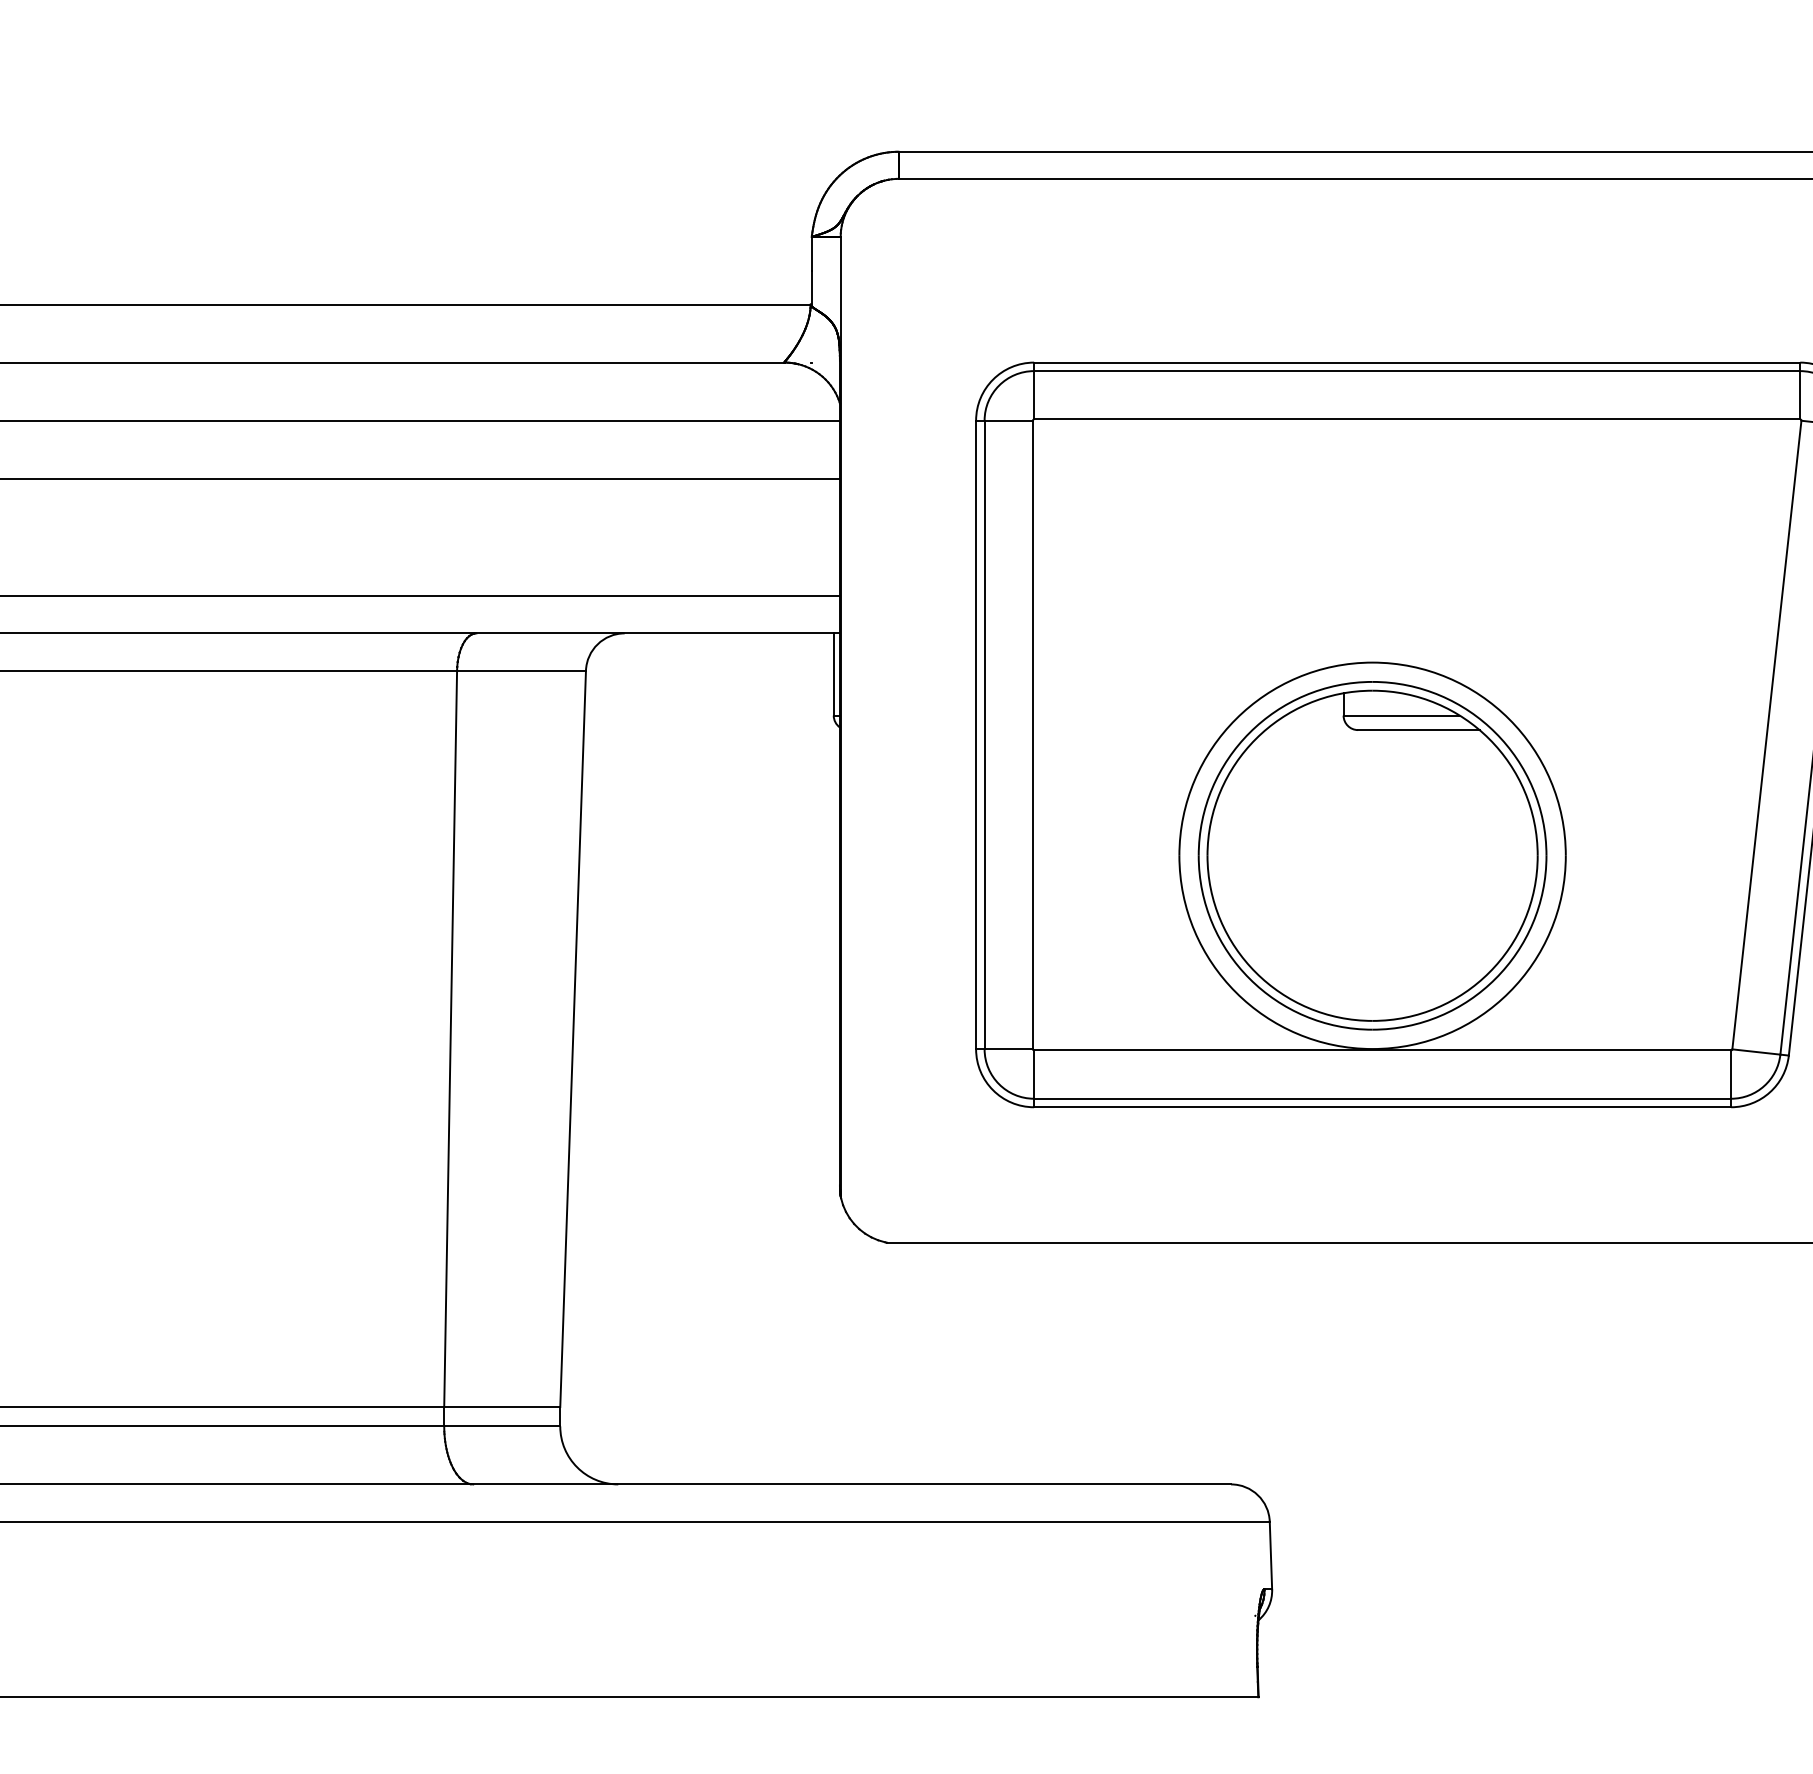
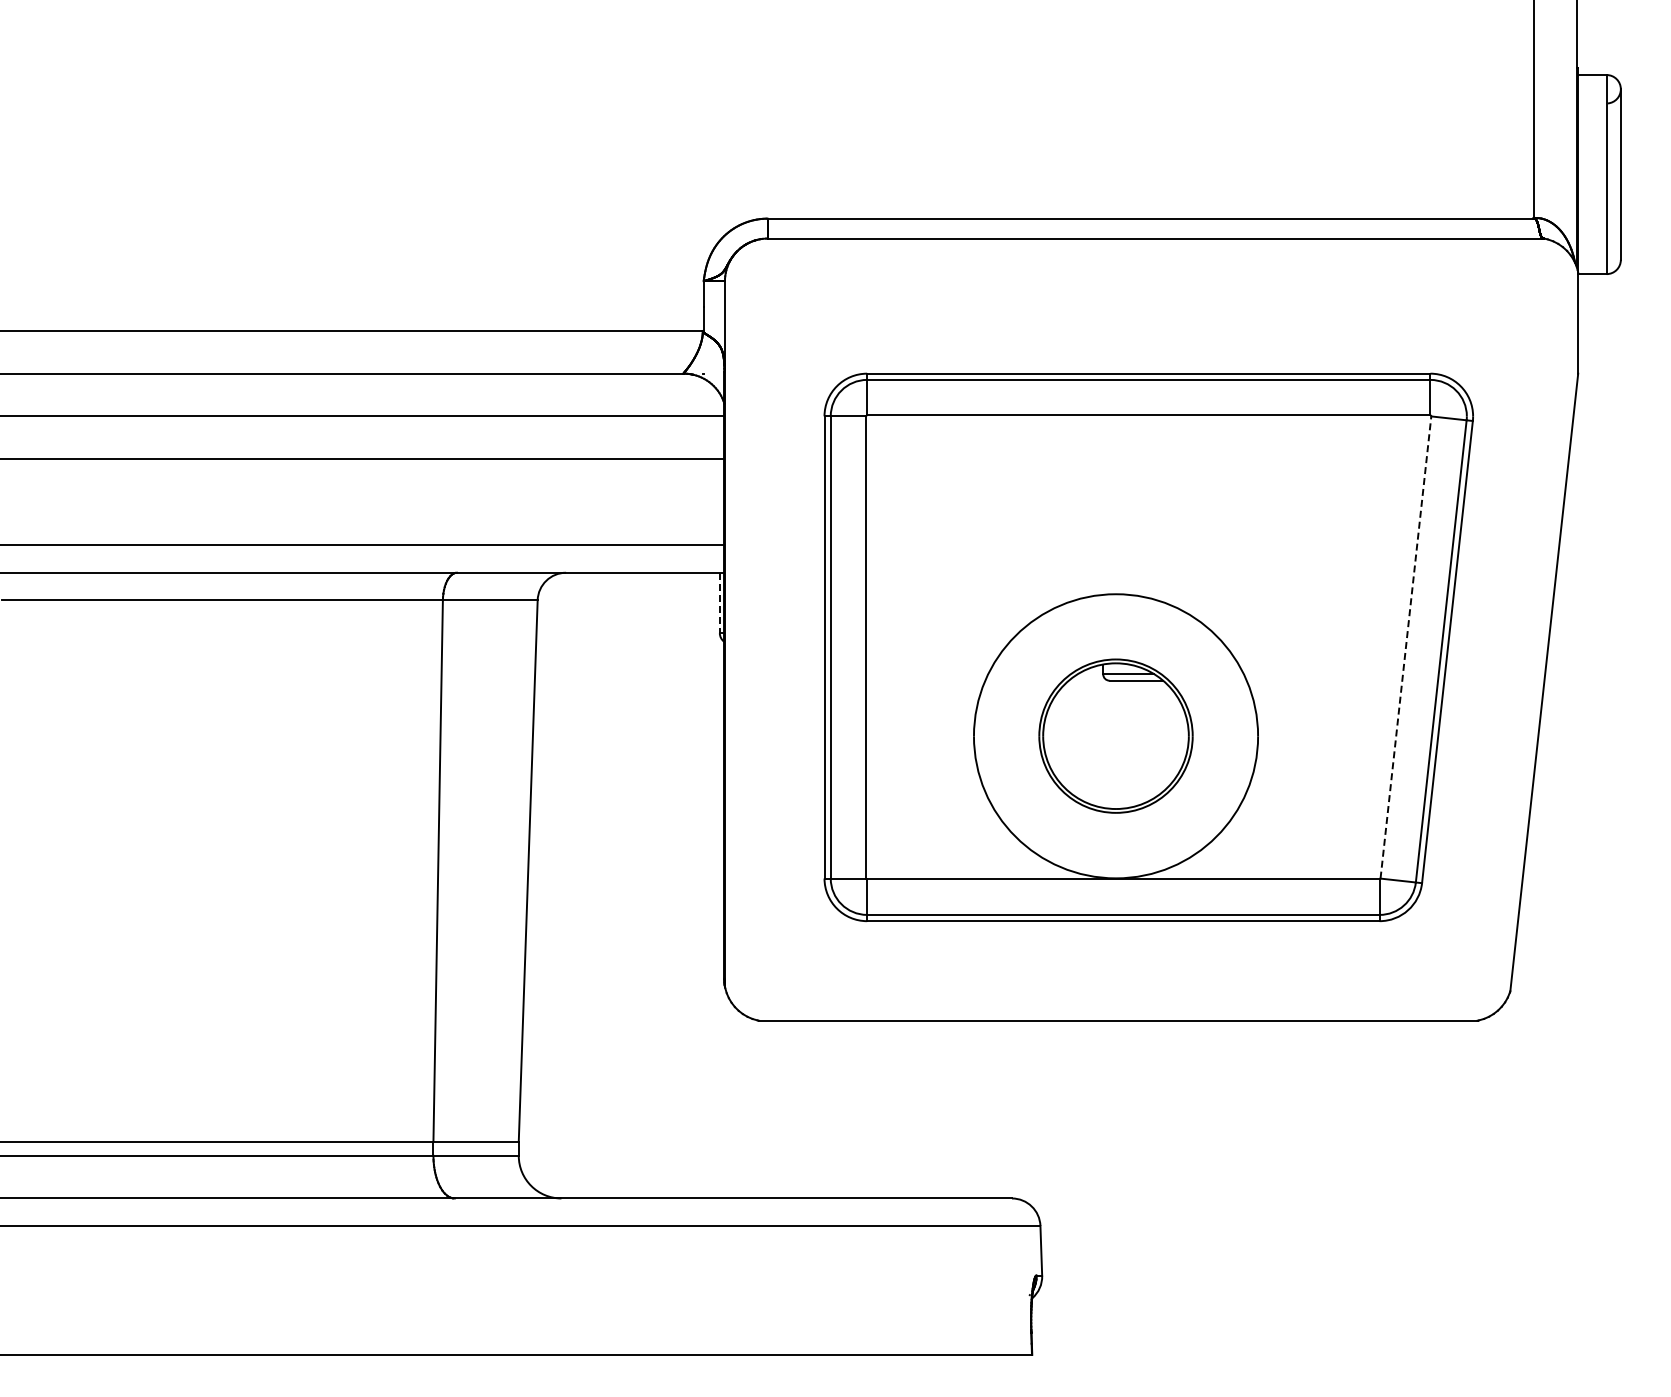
line: (833, 675) -> (719, 603), solid -> dashed
line: (1766, 735) -> (1405, 647), solid -> dashed
part: (1371, 854) -> (1115, 735), size x0.6

